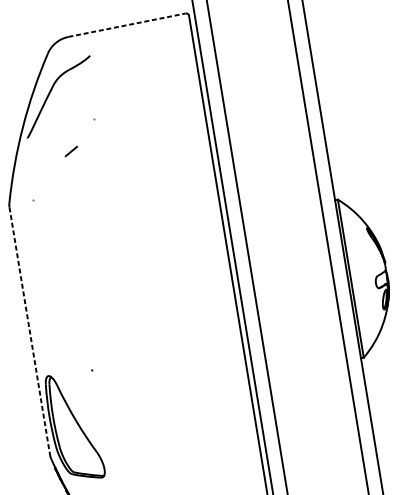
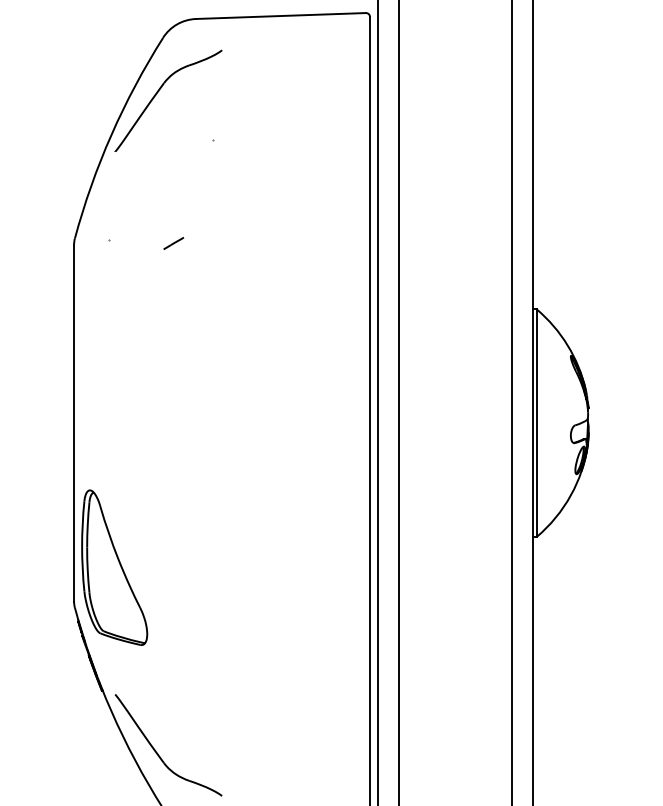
line: (126, 25) -> (280, 16), dashed -> solid
line: (71, 151) -> (173, 243), moved
line: (30, 331) -> (74, 423), dashed -> solid

